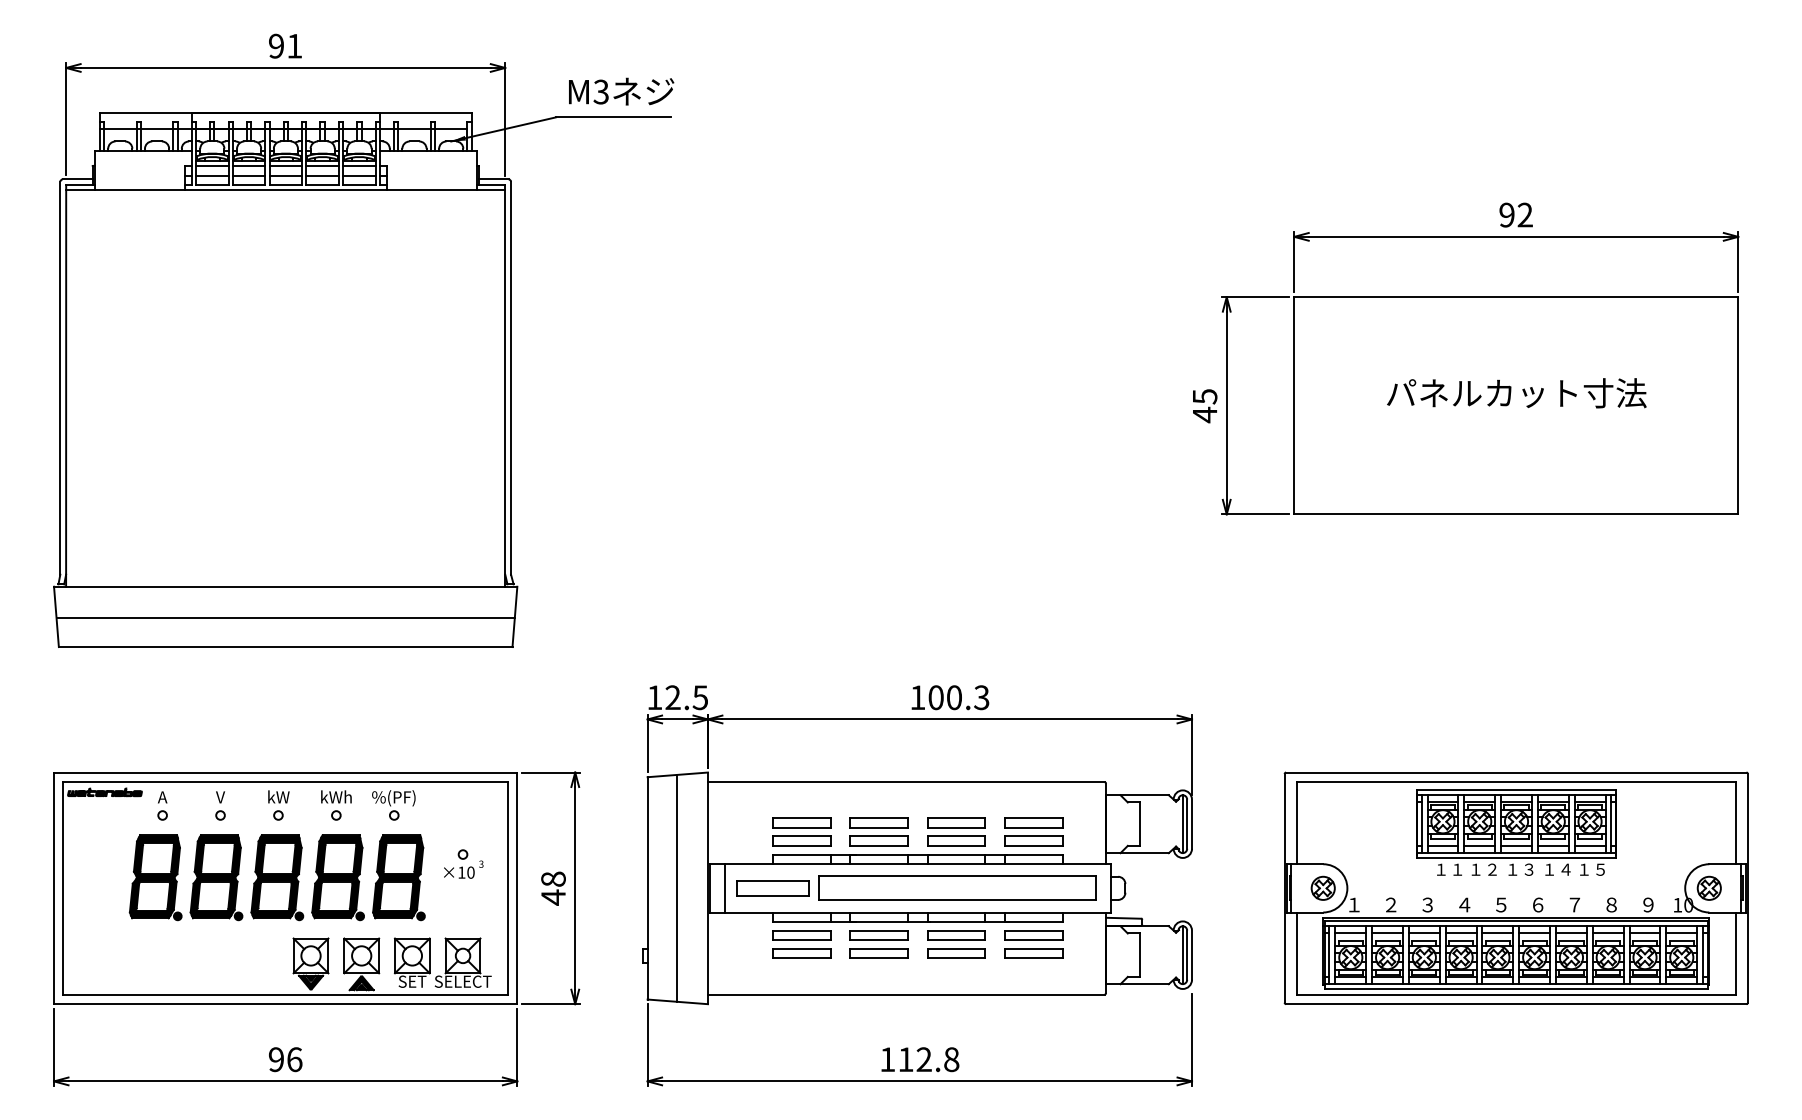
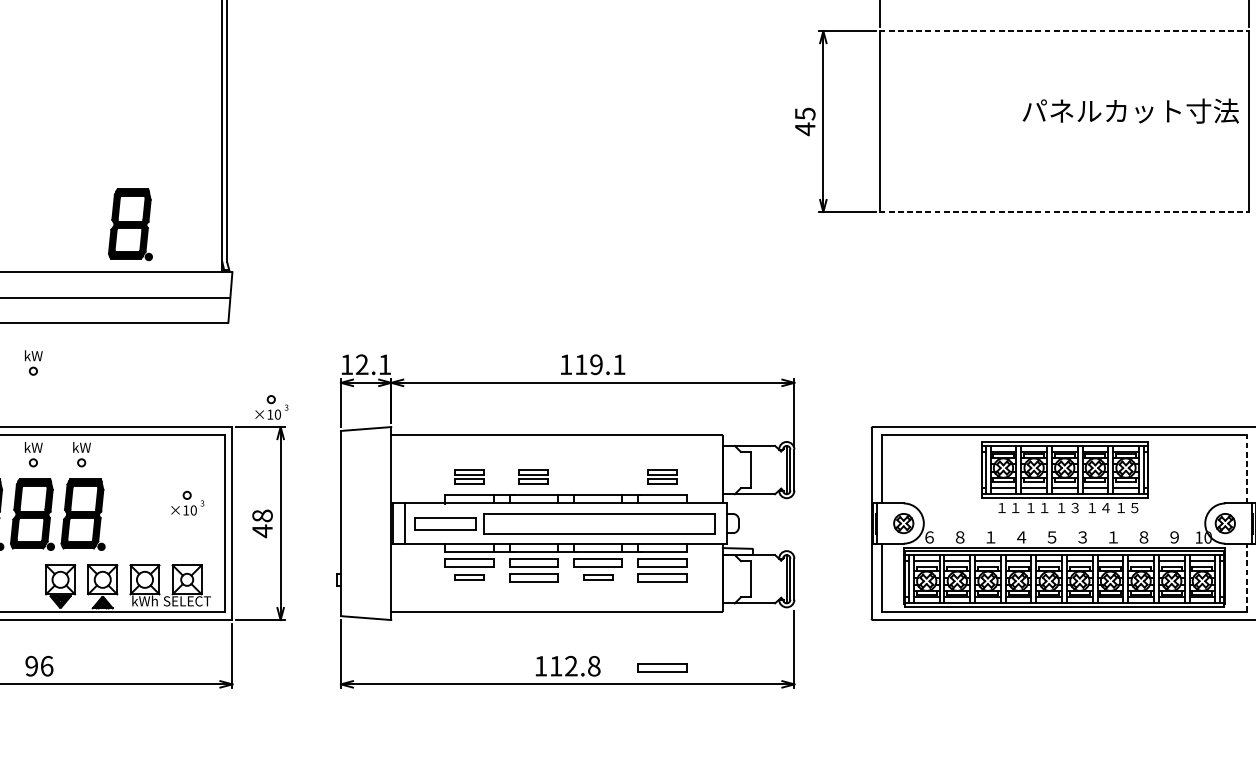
line: (1516, 297) -> (1064, 31), solid -> dashed
text: (1516, 393) -> (1130, 111), moved
line: (1516, 514) -> (1064, 212), solid -> dashed
part: (278, 695) -> (33, 362), added
text: (699, 697) -> (384, 364), 12.5 -> 12.1
text: (958, 697) -> (599, 364), 100.3 -> 119.1
part: (564, 748) -> (271, 407), added
text: (336, 796) -> (81, 447), kWh -> kW
part: (393, 805) -> (129, 454), removed
line: (1735, 822) -> (1247, 468), solid -> dashed
part: (801, 831) -> (469, 476), size x0.6
part: (878, 831) -> (533, 476), size x0.6
part: (956, 831) -> (598, 476), removed
part: (1033, 831) -> (662, 476), size x0.6
text: (1492, 868) -> (1044, 507), １２ -> １１
part: (398, 877) -> (130, 224), moved
line: (676, 887) -> (365, 522), removed
text: (1354, 904) -> (929, 536), １ -> ６
text: (1390, 904) -> (959, 536), ２ -> ８
text: (1427, 904) -> (990, 536), ３ -> １
text: (1537, 904) -> (1082, 536), ６ -> ３
text: (1574, 904) -> (1113, 536), ７ -> １
part: (801, 953) -> (469, 577), size x0.6
part: (956, 953) -> (598, 577), size x0.6
line: (1735, 953) -> (1247, 577), solid -> dashed
text: (412, 980) -> (145, 600), SET -> kWh
part: (1033, 1061) -> (662, 667), added

